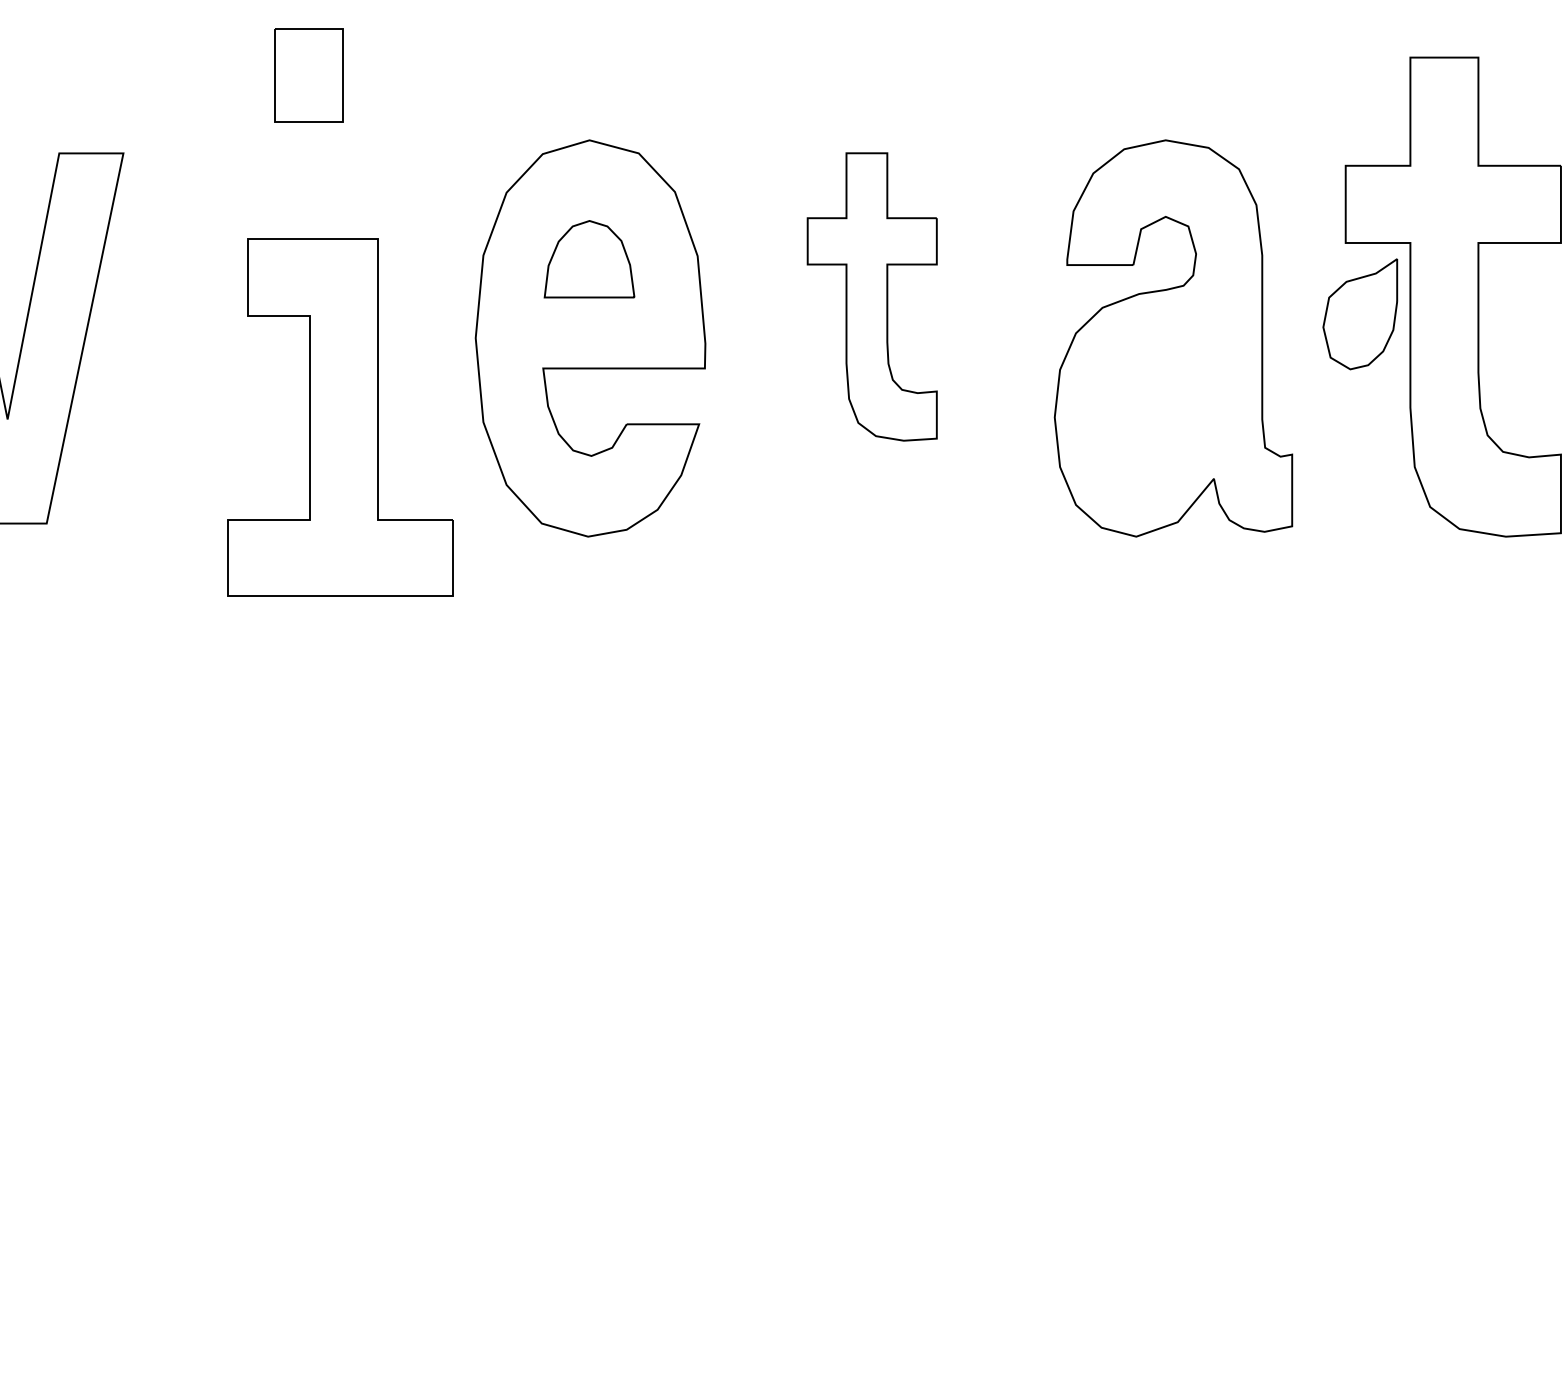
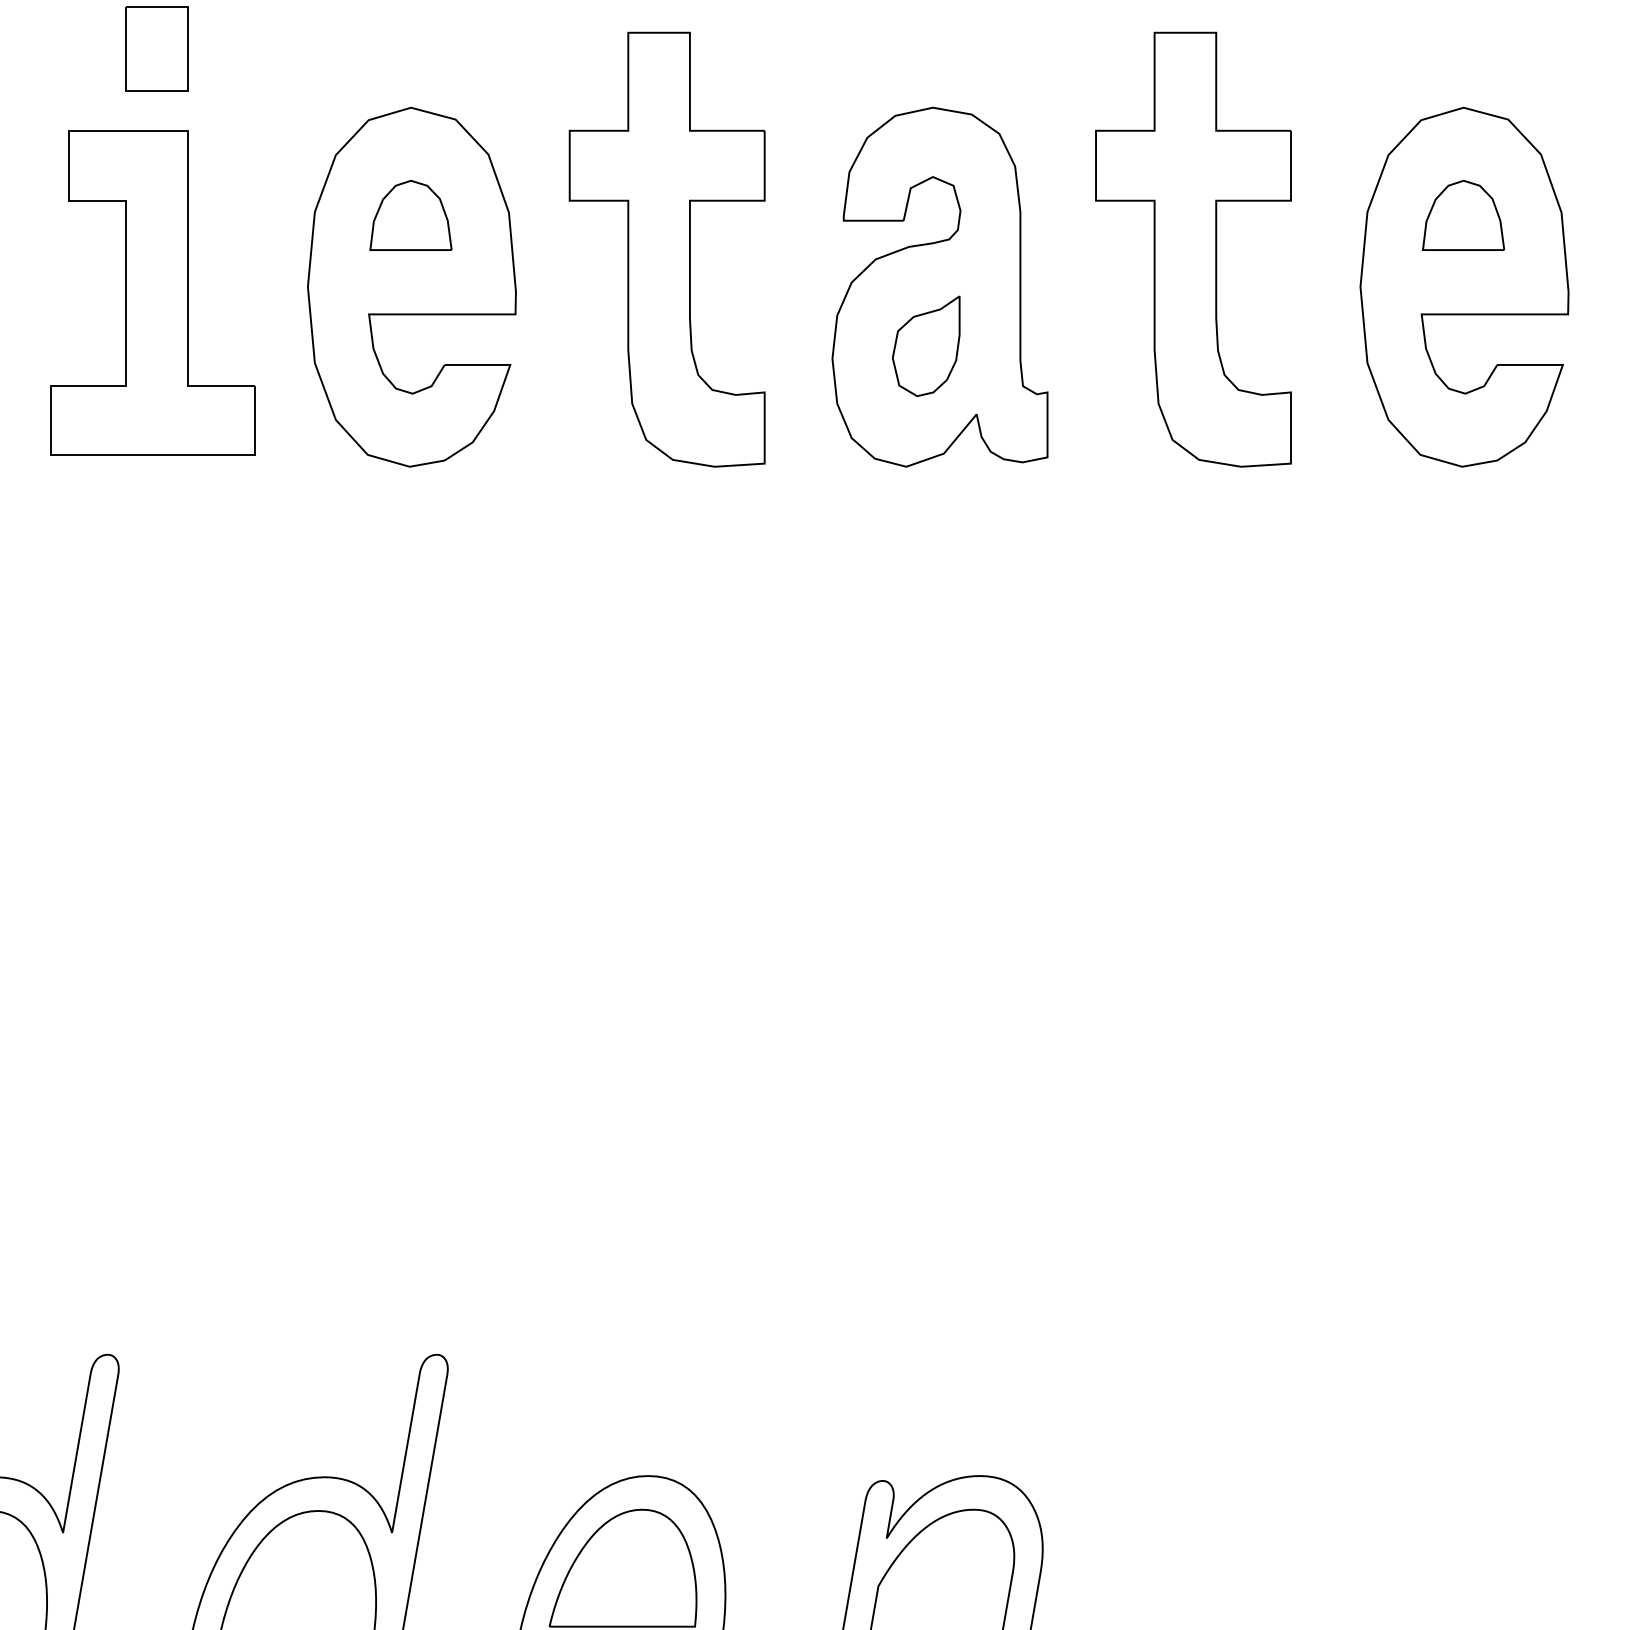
part: (871, 296) -> (666, 249), size x1.67
part: (1360, 314) -> (926, 346), moved
part: (339, 417) -> (152, 292), moved

